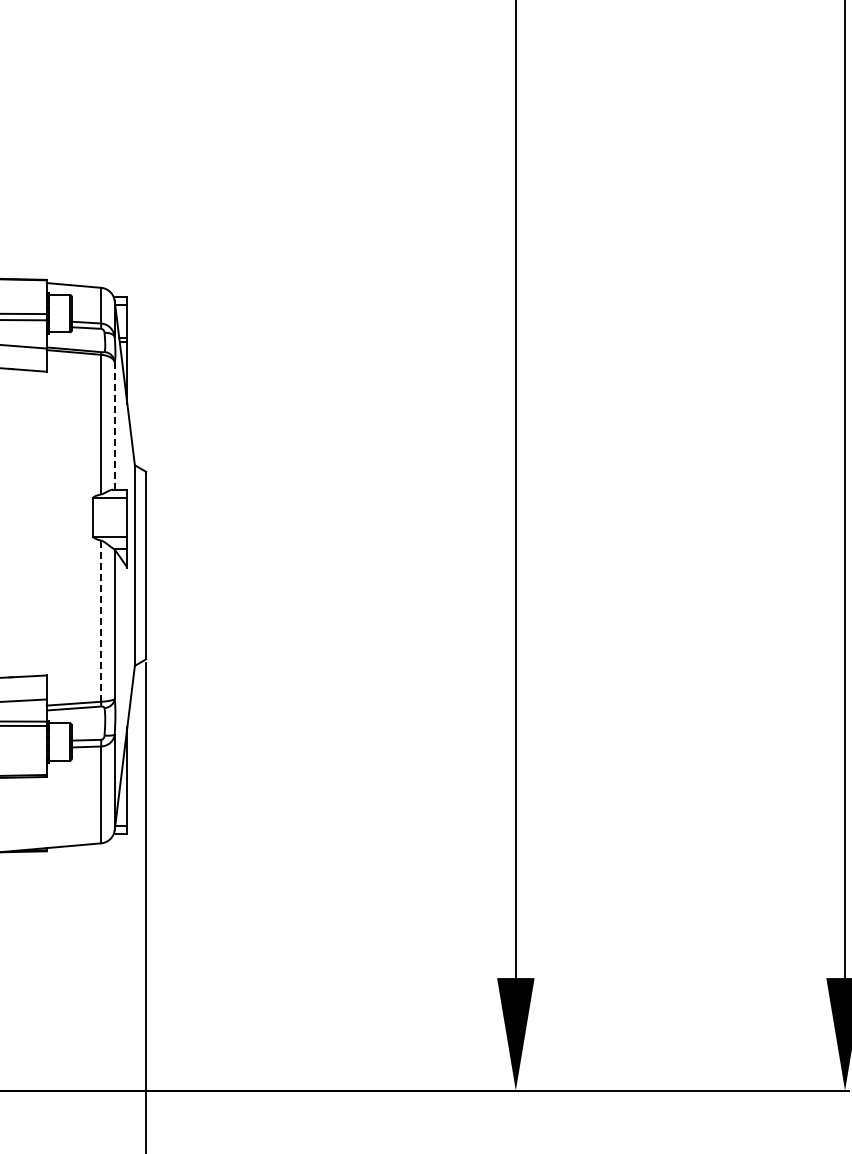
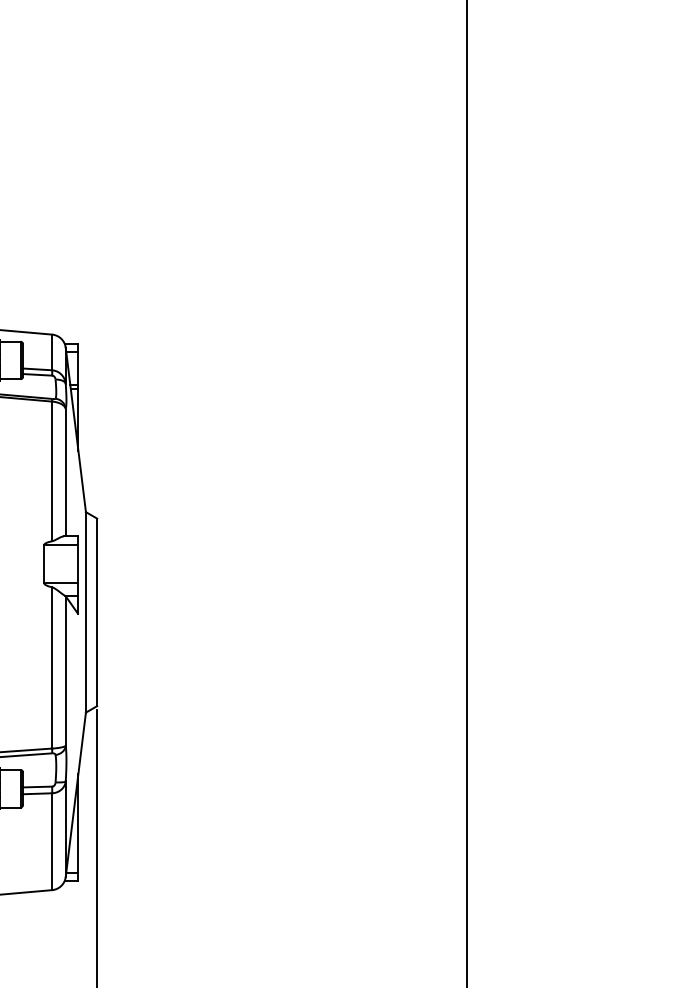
line: (114, 425) -> (65, 472), dashed -> solid
line: (101, 621) -> (52, 668), dashed -> solid

